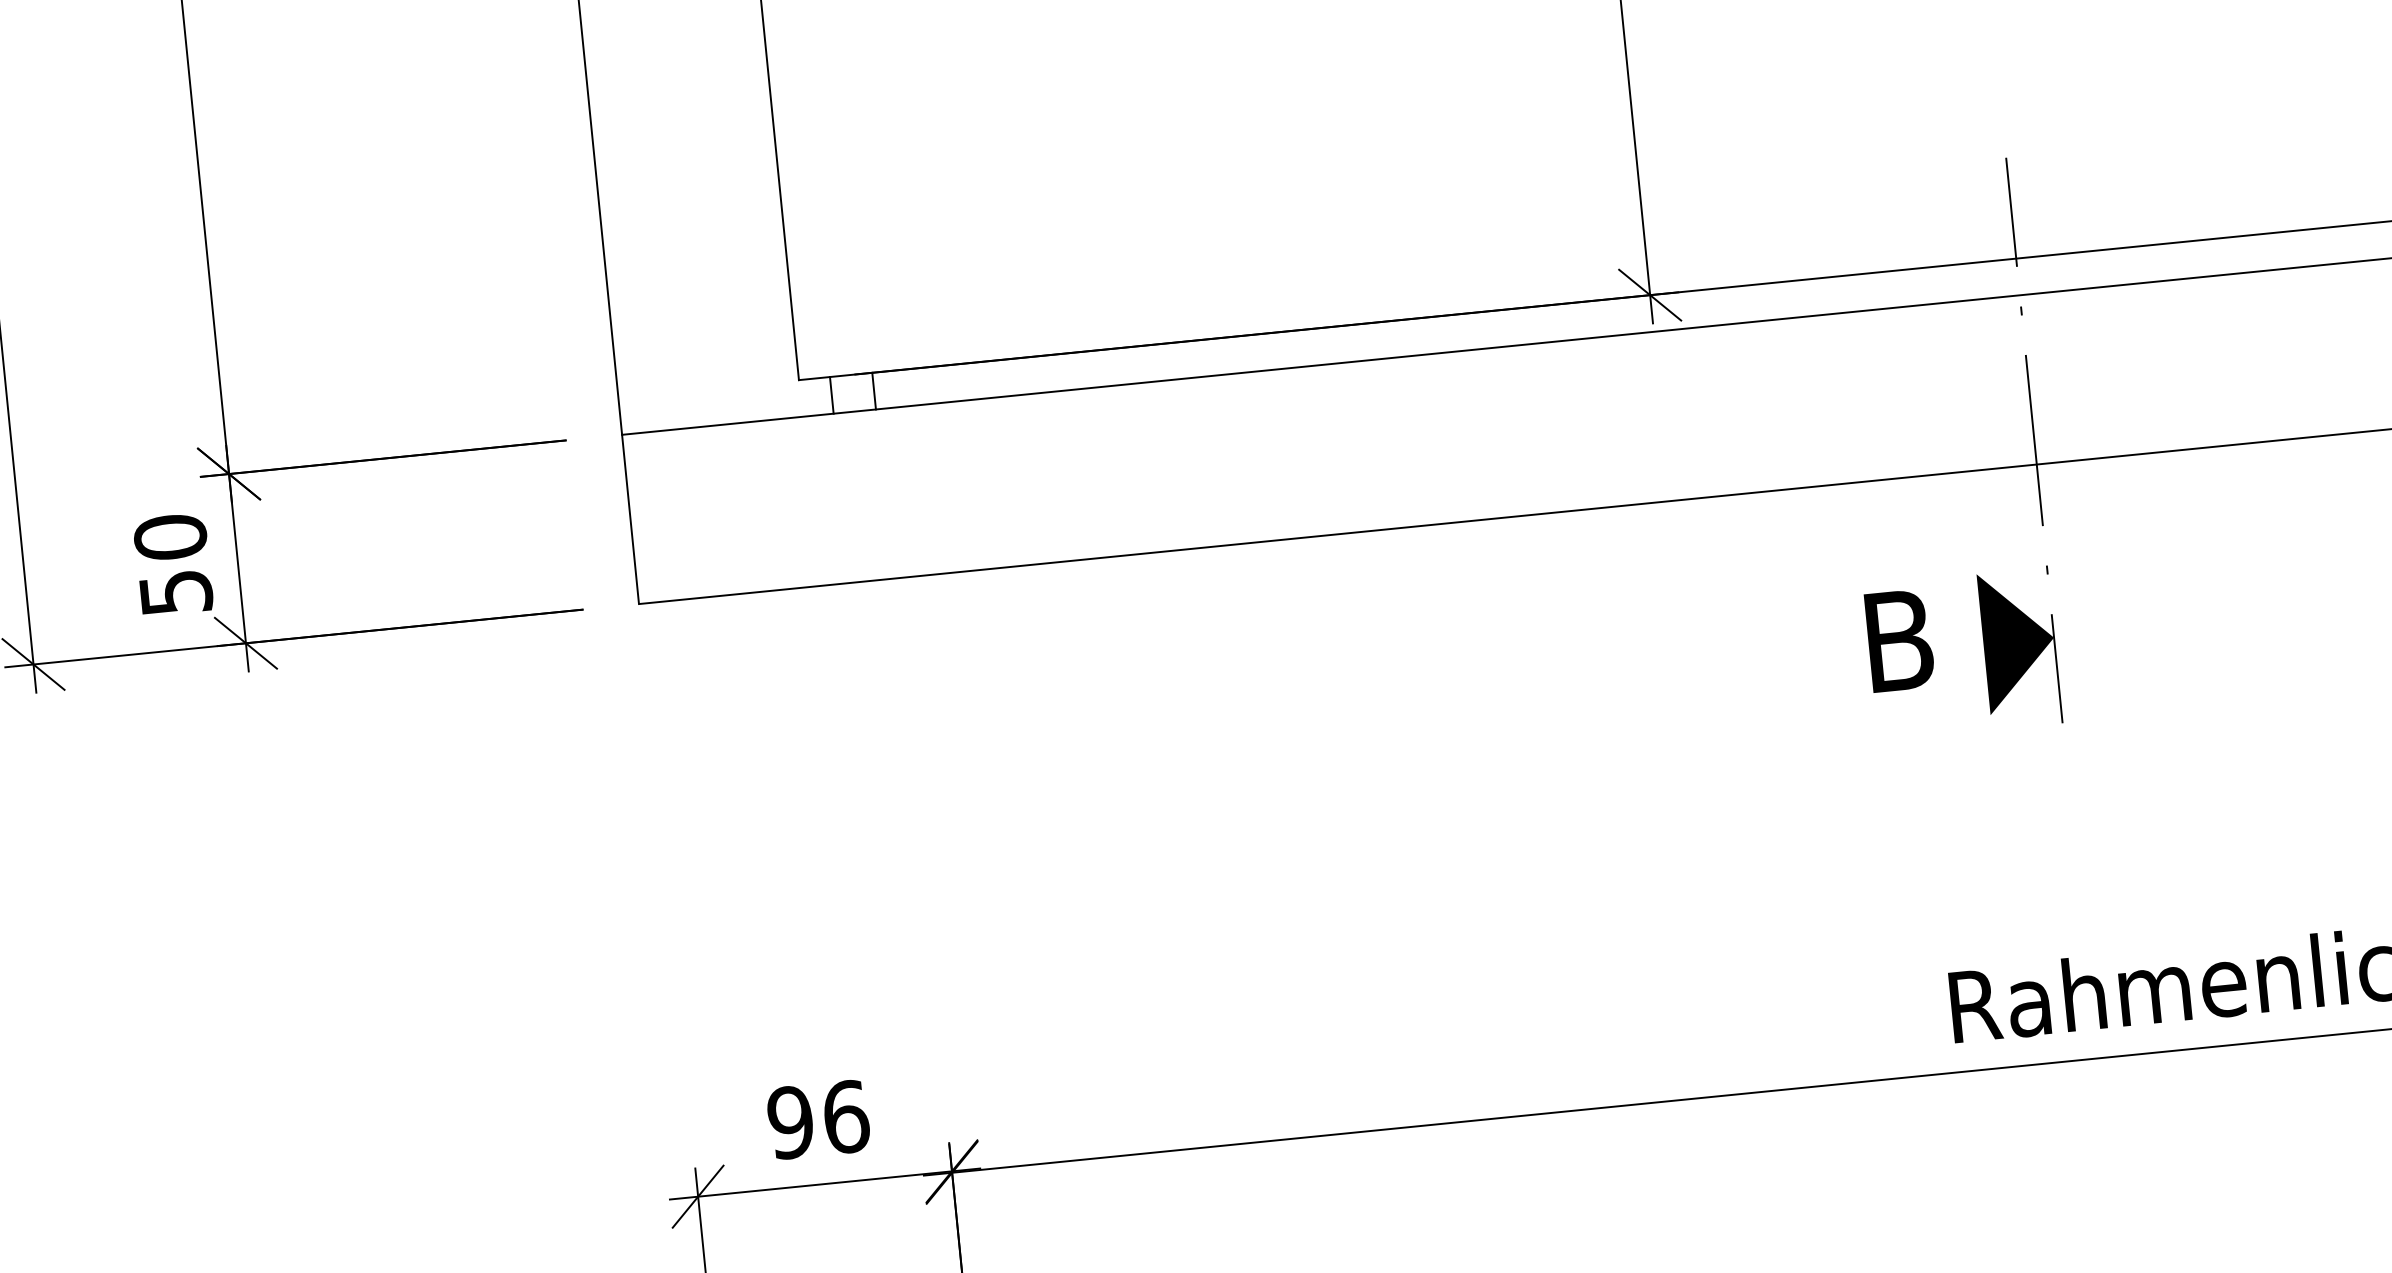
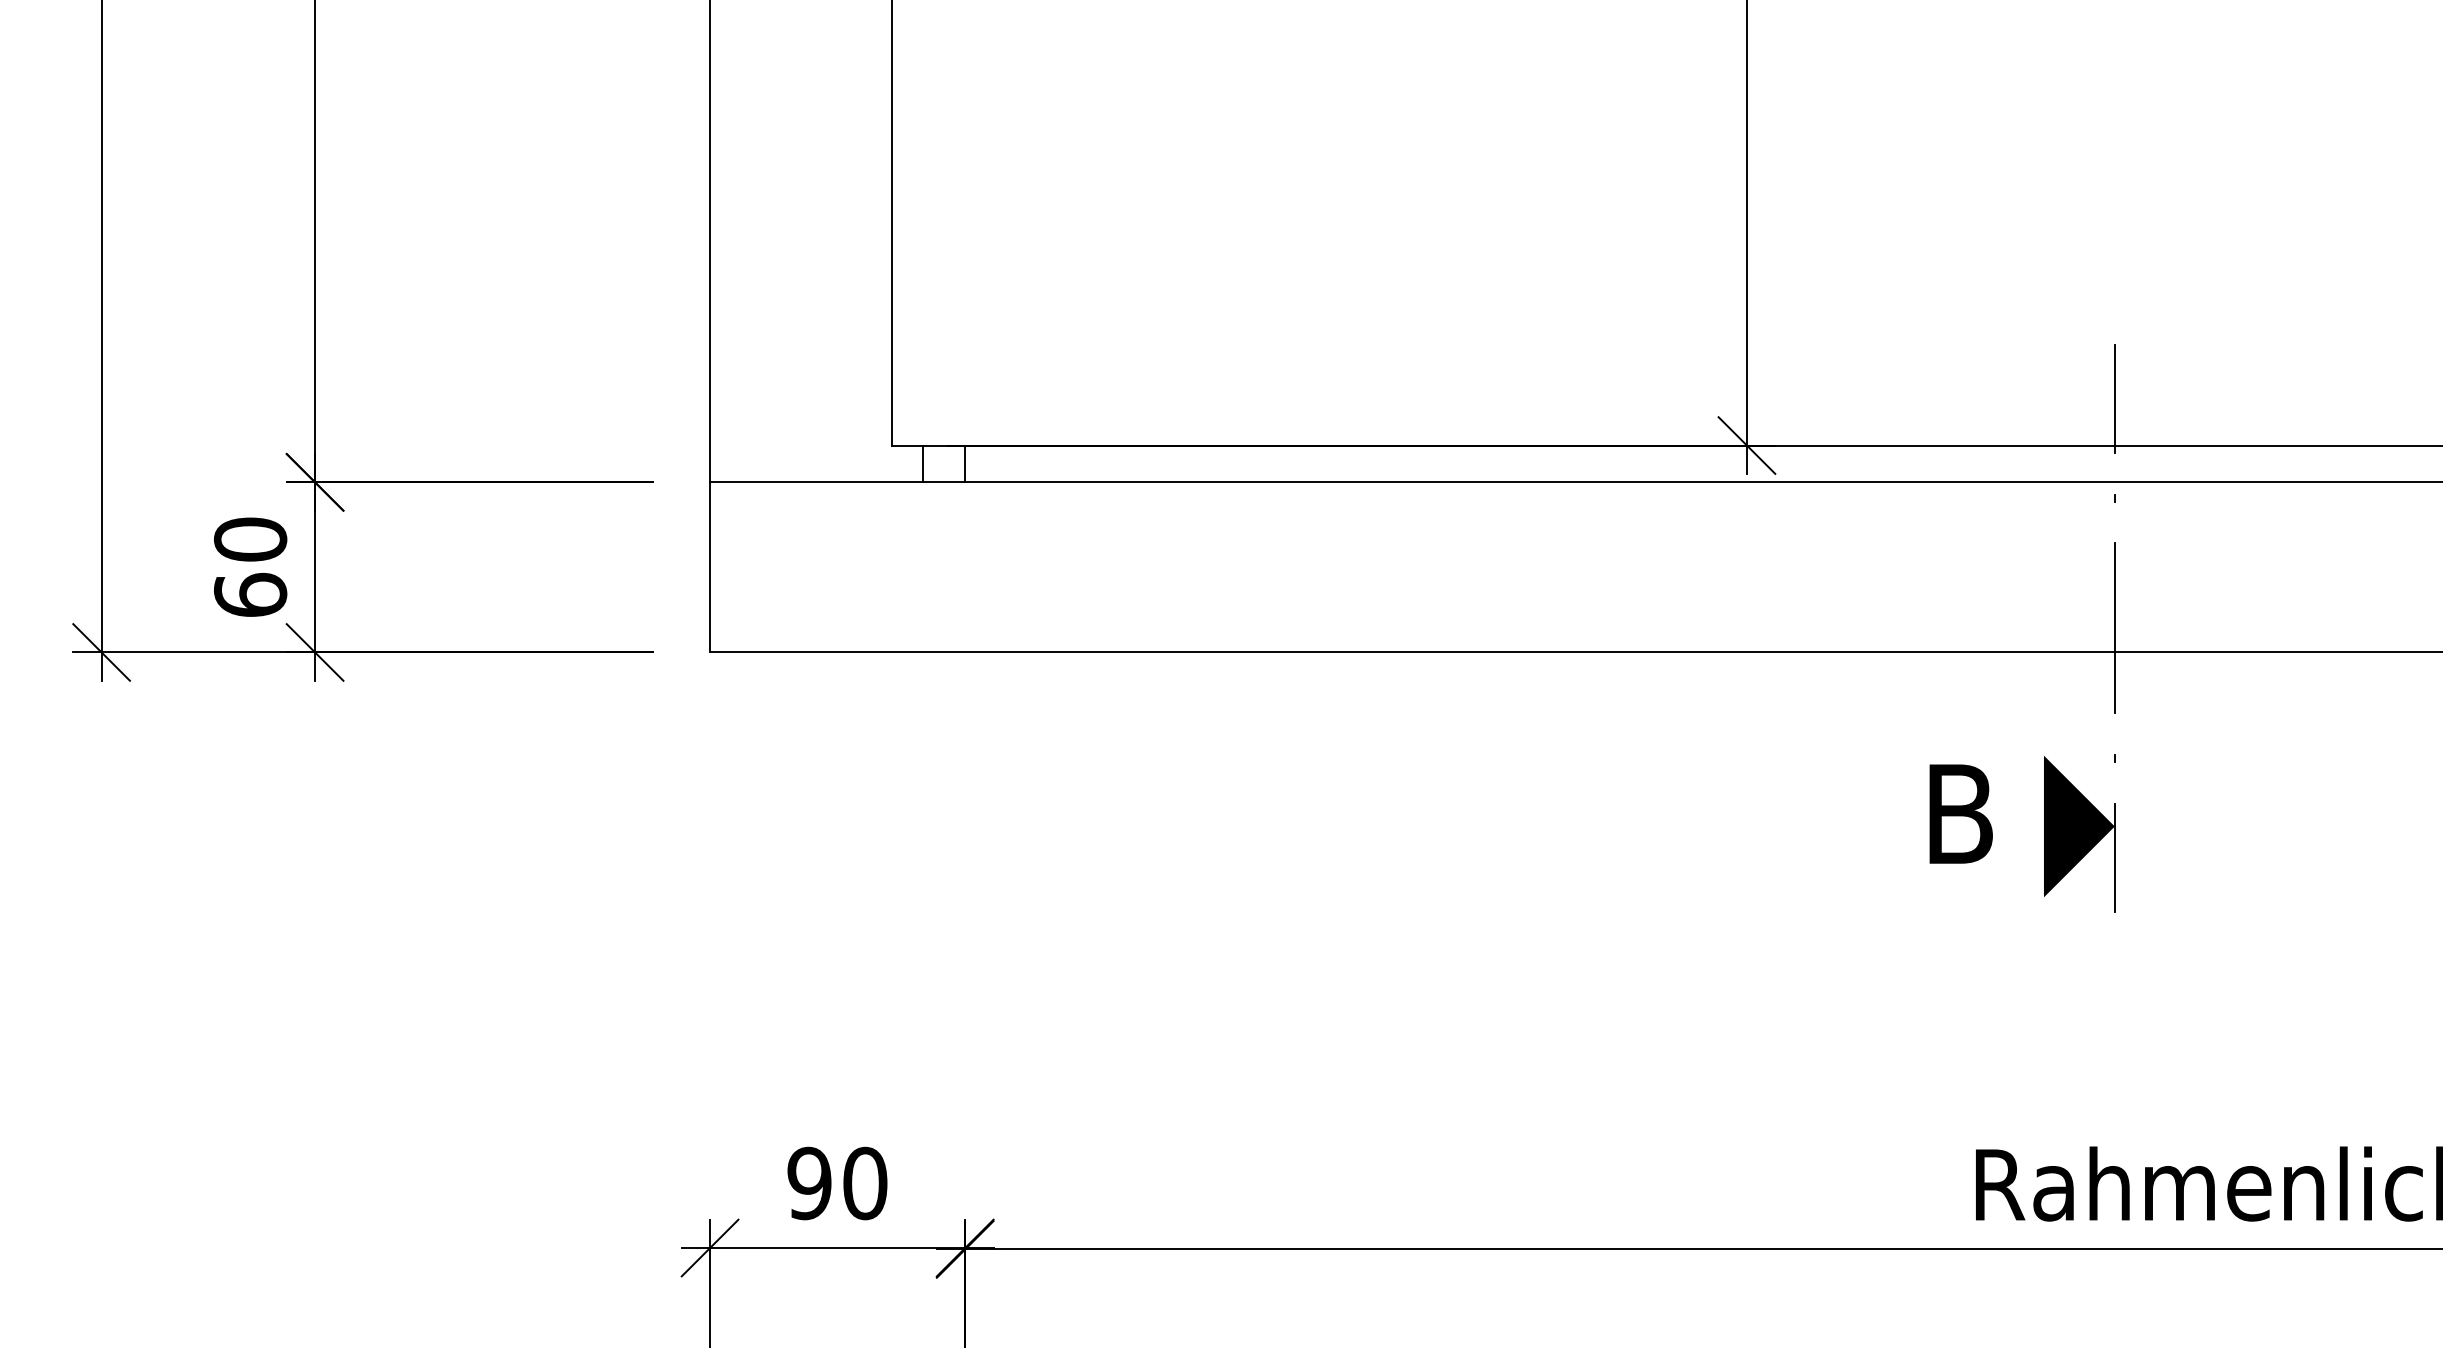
text: (175, 592) -> (250, 594), 50 -> 60
text: (846, 1117) -> (865, 1183), 96 -> 90

